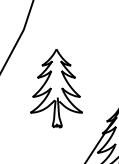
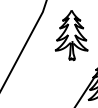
part: (56, 88) -> (71, 35), moved

